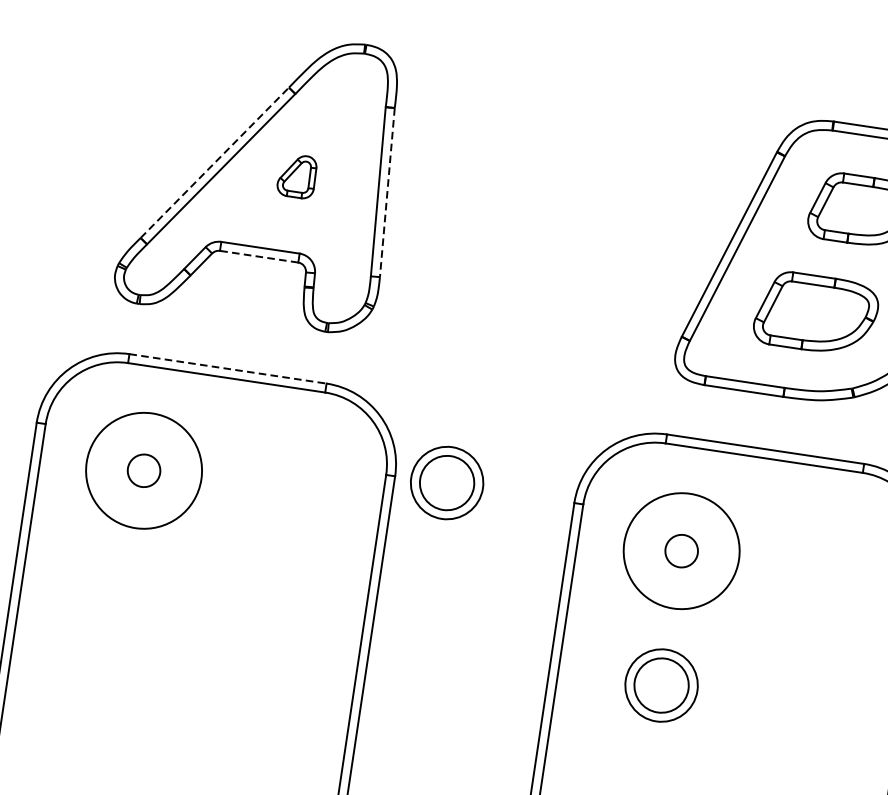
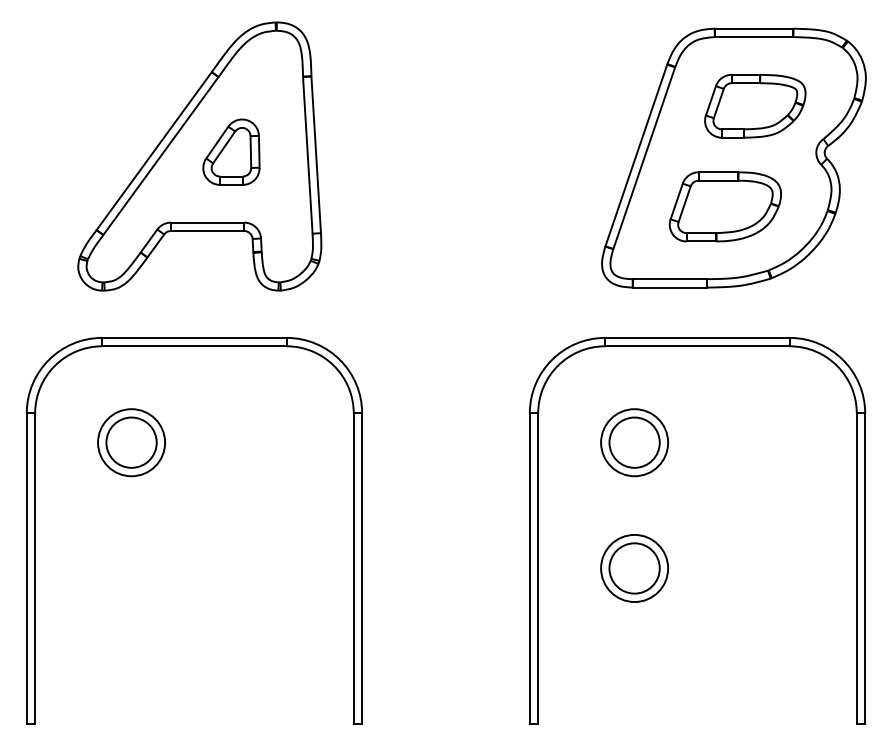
line: (215, 163) -> (154, 151), dashed -> solid
part: (297, 175) -> (231, 151), size x1.67
line: (387, 193) -> (316, 155), dashed -> solid
line: (258, 257) -> (207, 231), dashed -> solid
line: (228, 368) -> (194, 337), dashed -> solid
circle: (144, 470) -> (131, 442), size x0.62
circle: (144, 470) -> (131, 442), size x1.67
part: (446, 483) -> (410, 412), removed
circle: (681, 550) -> (634, 442), size x0.62
circle: (681, 550) -> (634, 442), size x1.67

